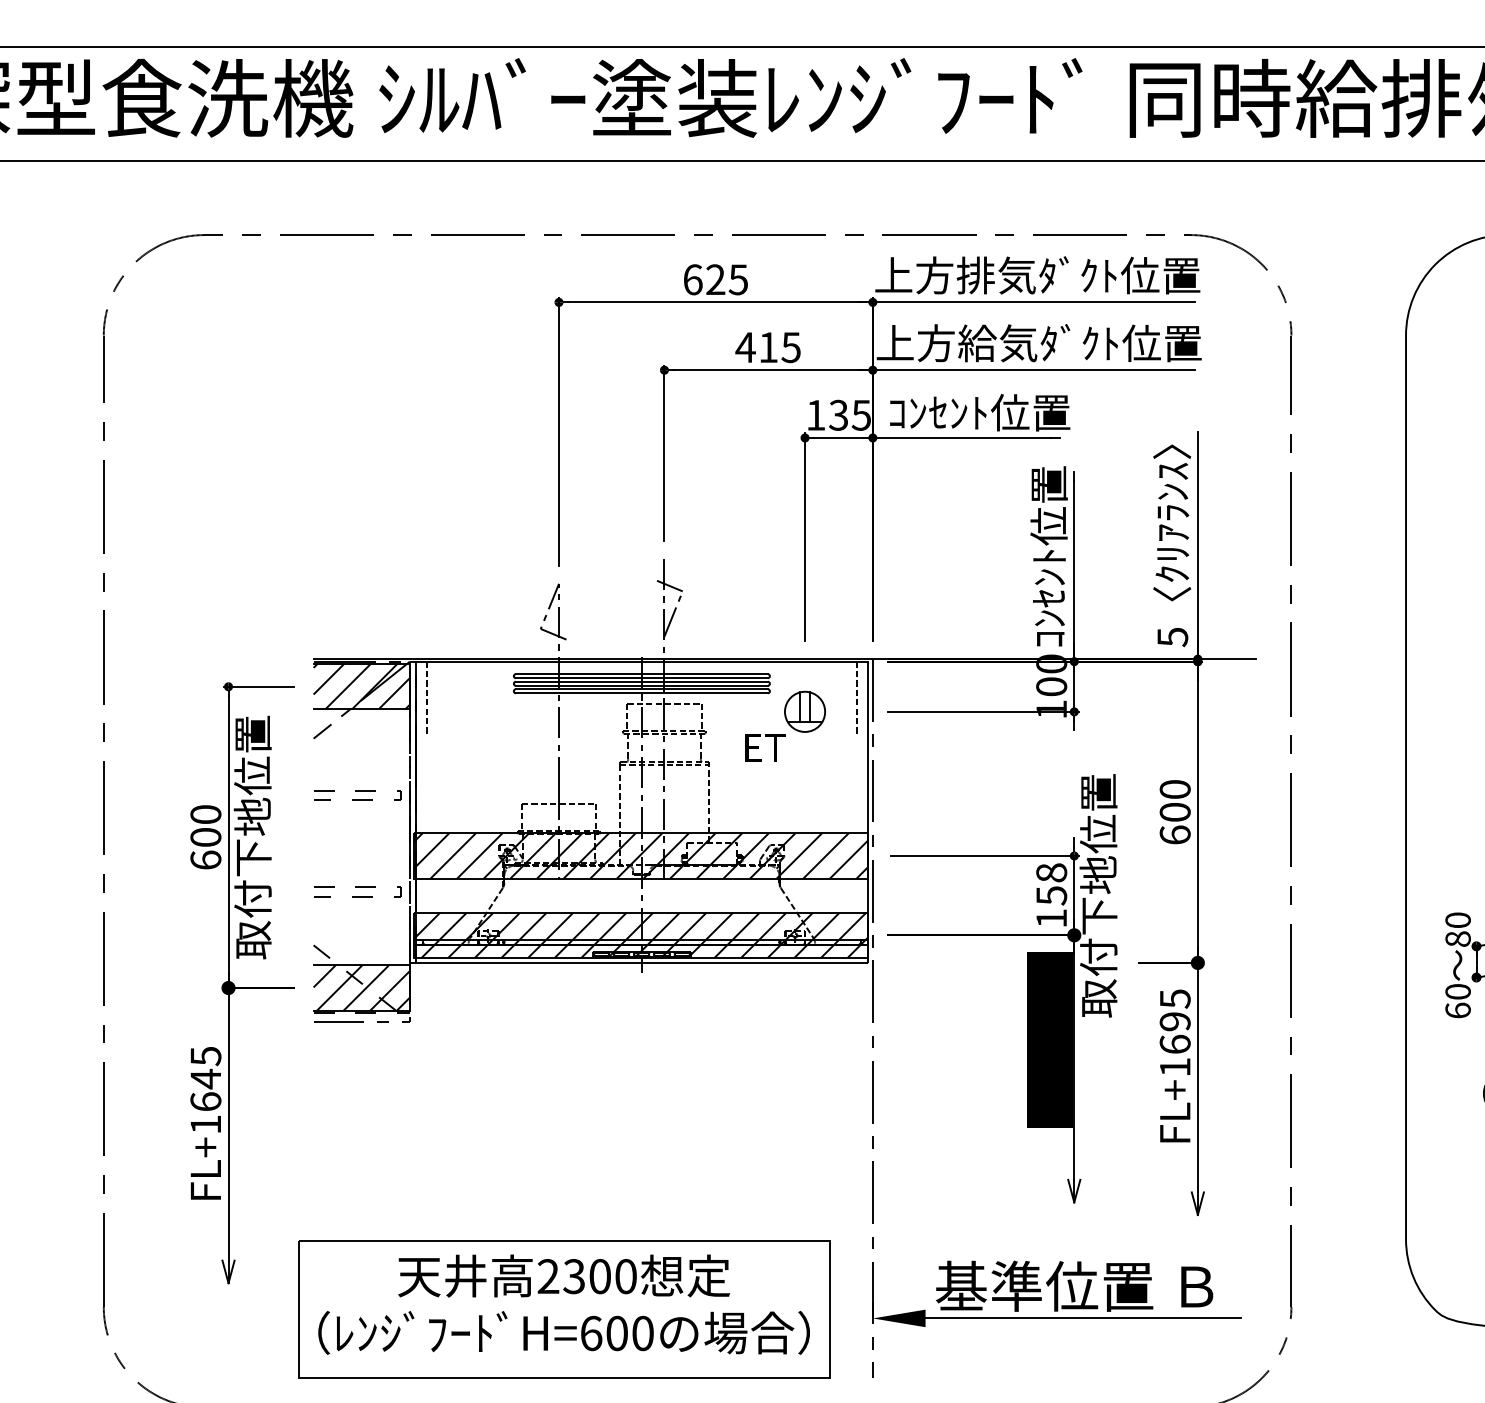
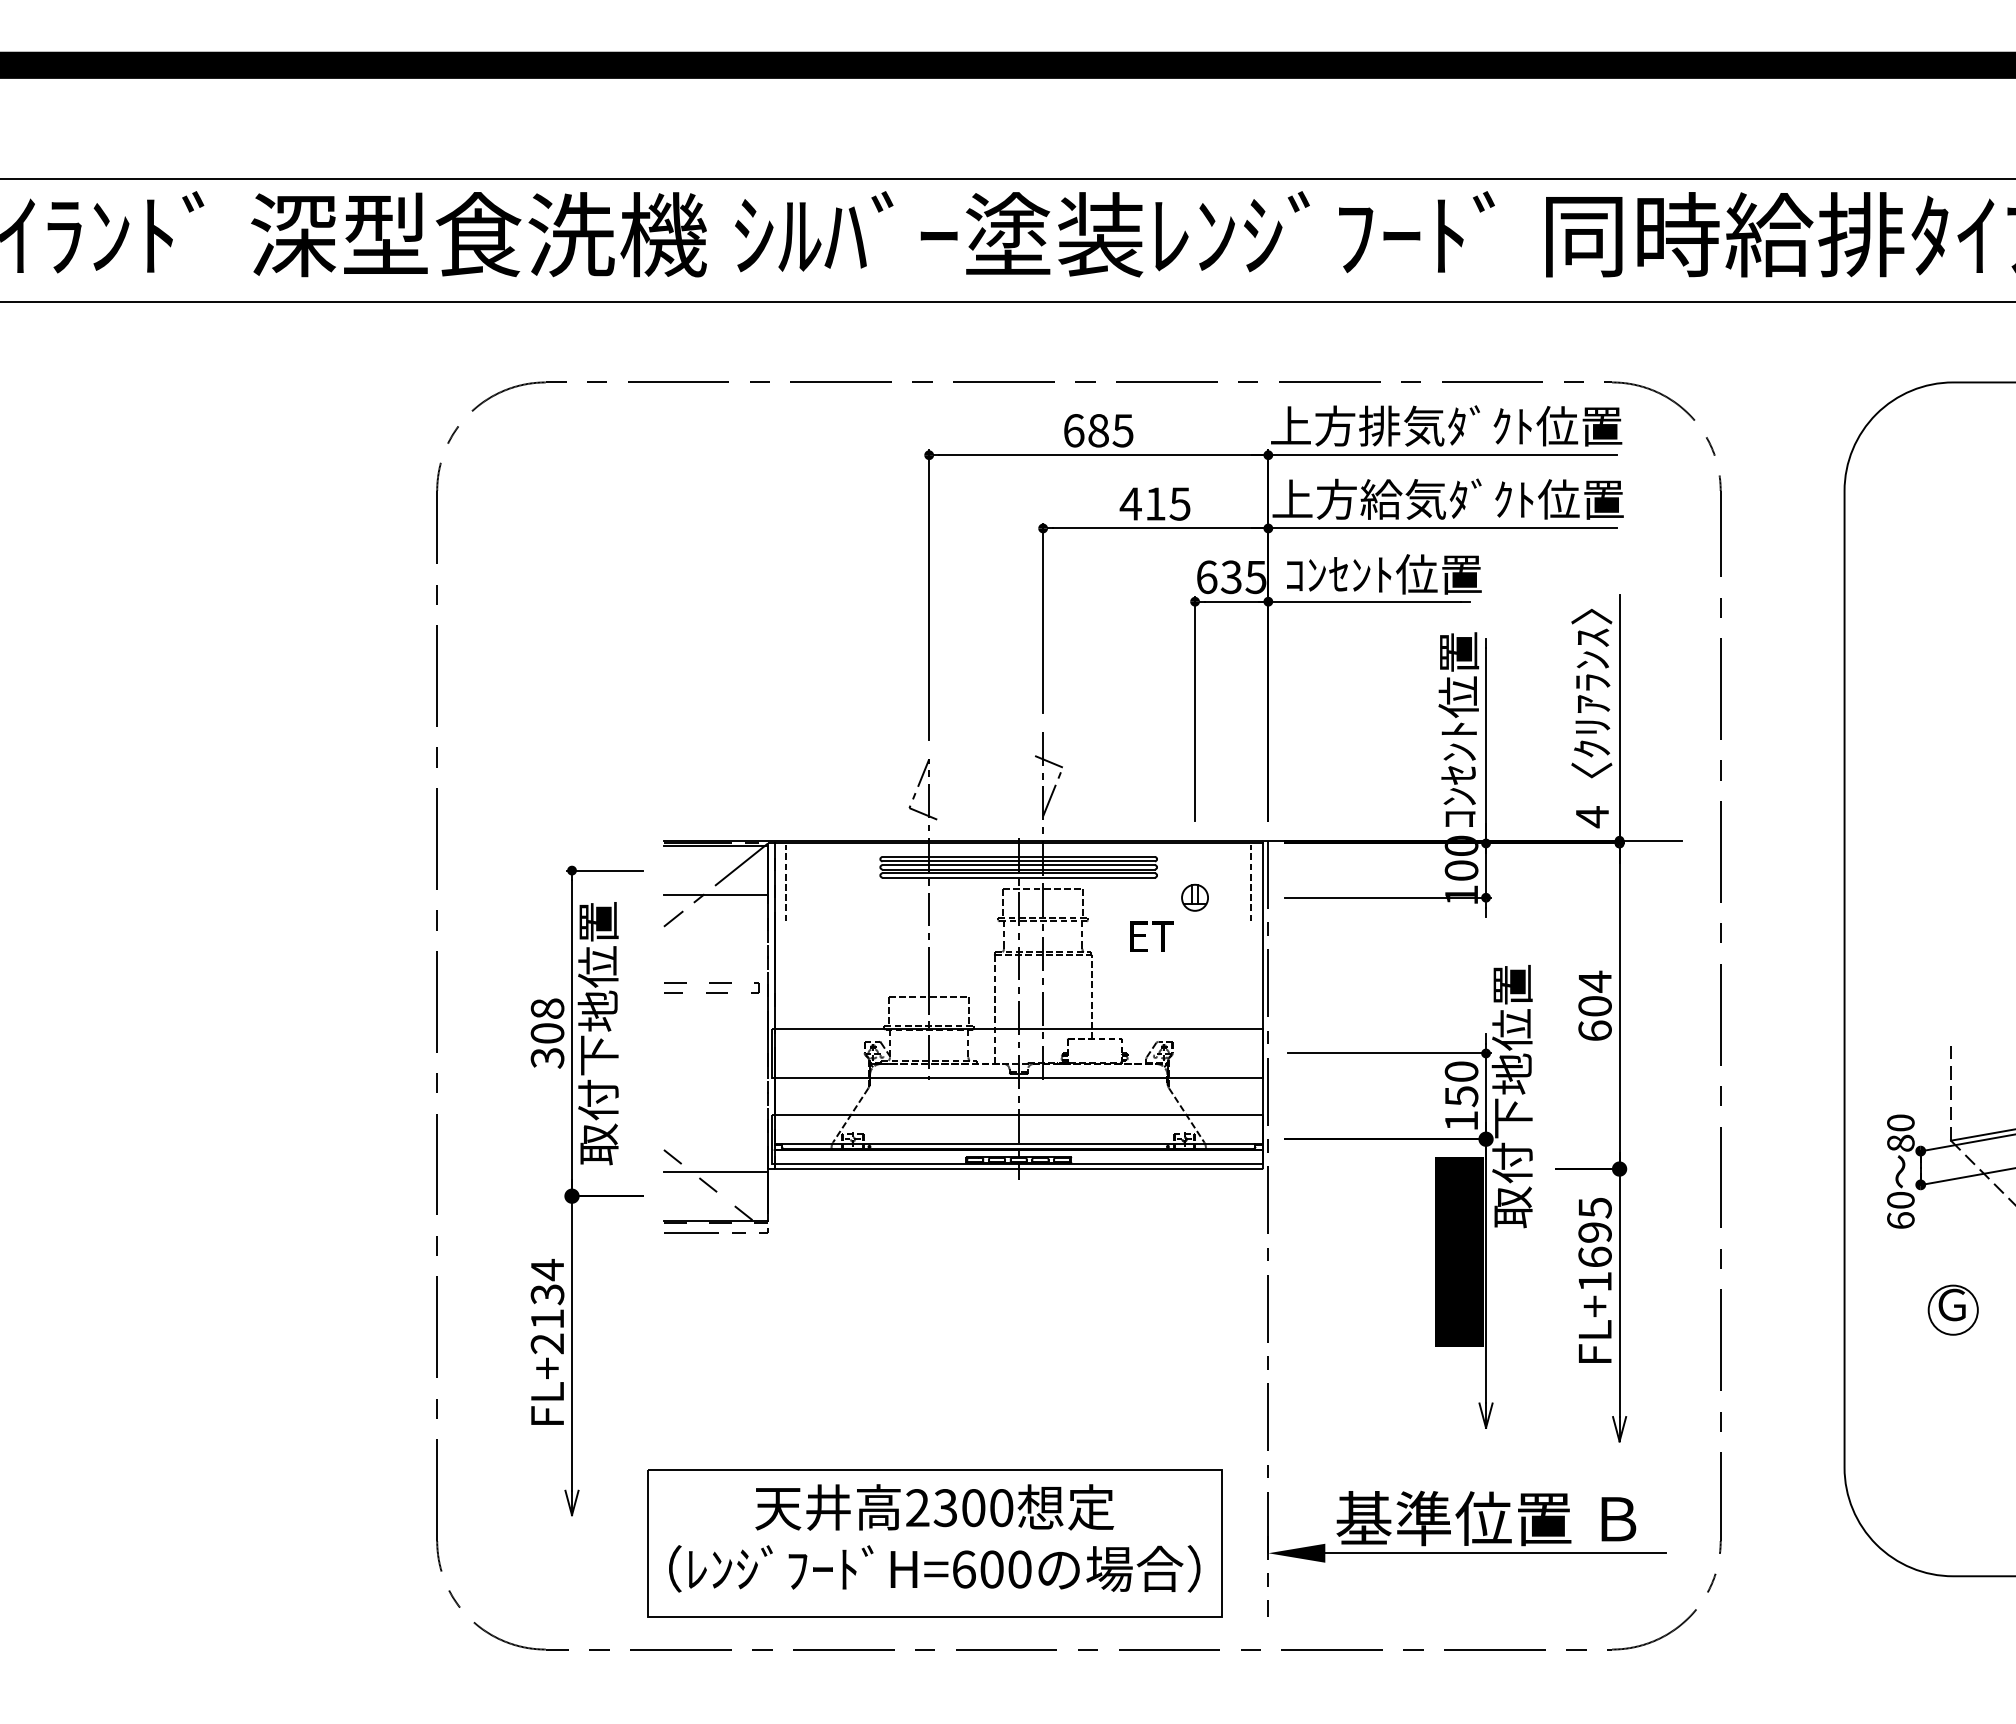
text: (715, 279) -> (1098, 430), 625 -> 685
text: (816, 415) -> (1207, 577), 135 -> 635
text: (1172, 637) -> (1592, 817), 5 -> 4
hatch: (361, 686) -> (715, 870), removed
part: (804, 711) -> (1194, 897), size x0.6
text: (1174, 789) -> (1594, 981), 600 -> 604
text: (205, 837) -> (547, 1033), 600 -> 308
hatch: (640, 856) -> (1017, 1053), removed
text: (1051, 872) -> (1461, 1071), 158 -> 150
line: (357, 887) -> (711, 1087), removed
hatch: (640, 934) -> (1017, 1138), removed
hatch: (361, 987) -> (715, 1195), removed
text: (205, 1090) -> (547, 1306), FL+1645 -> FL+2134

